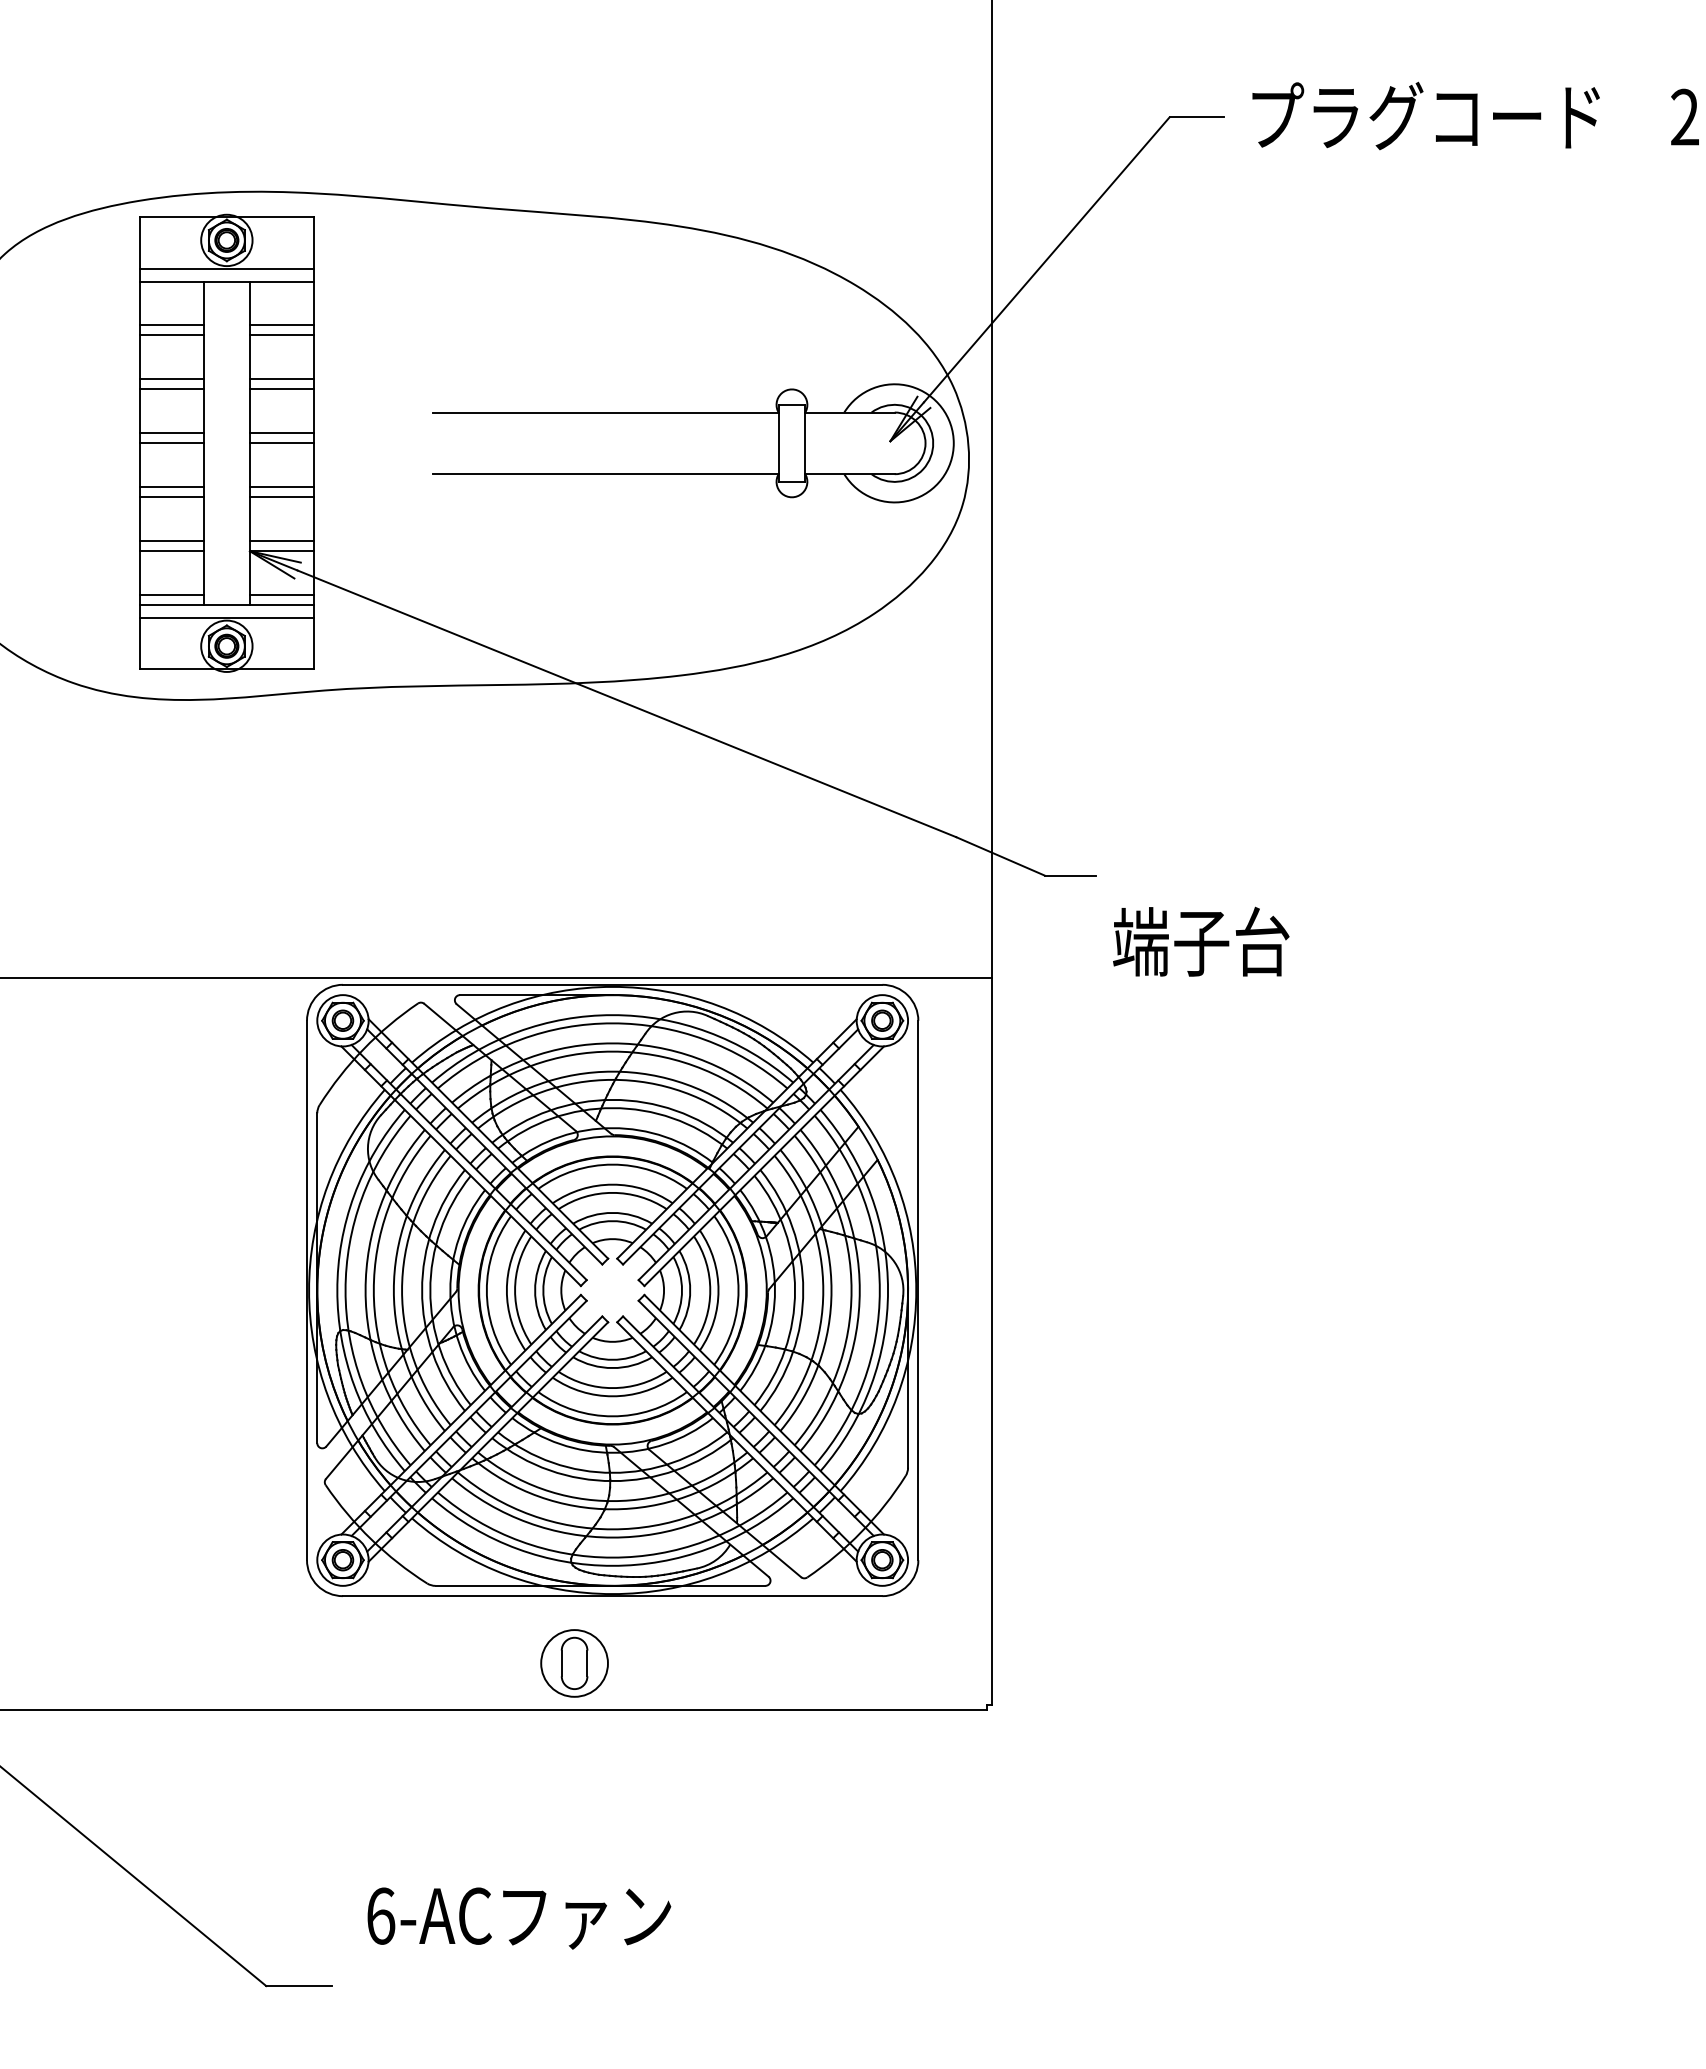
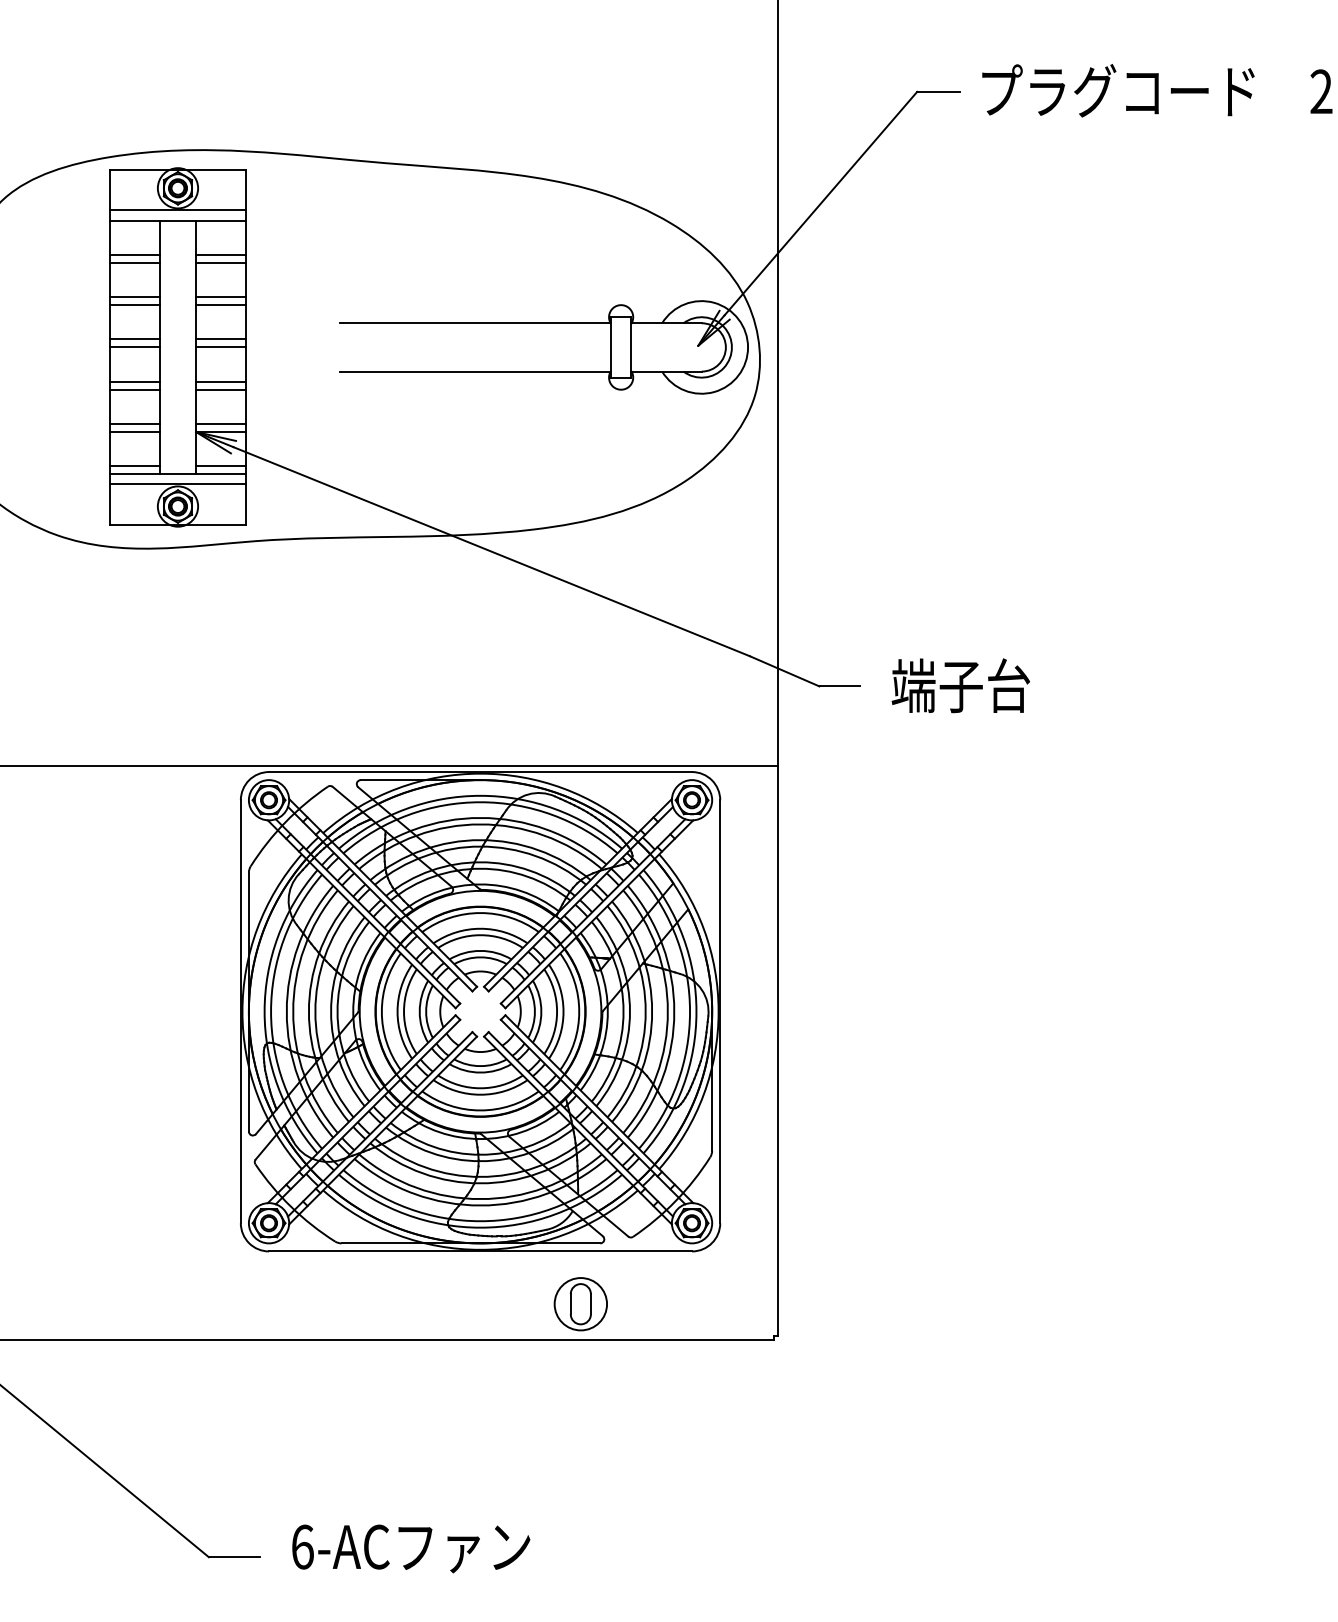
text: (1201, 941) -> (961, 685), moved
part: (574, 1663) -> (580, 1304), moved
text: (519, 1918) -> (411, 1548), moved

